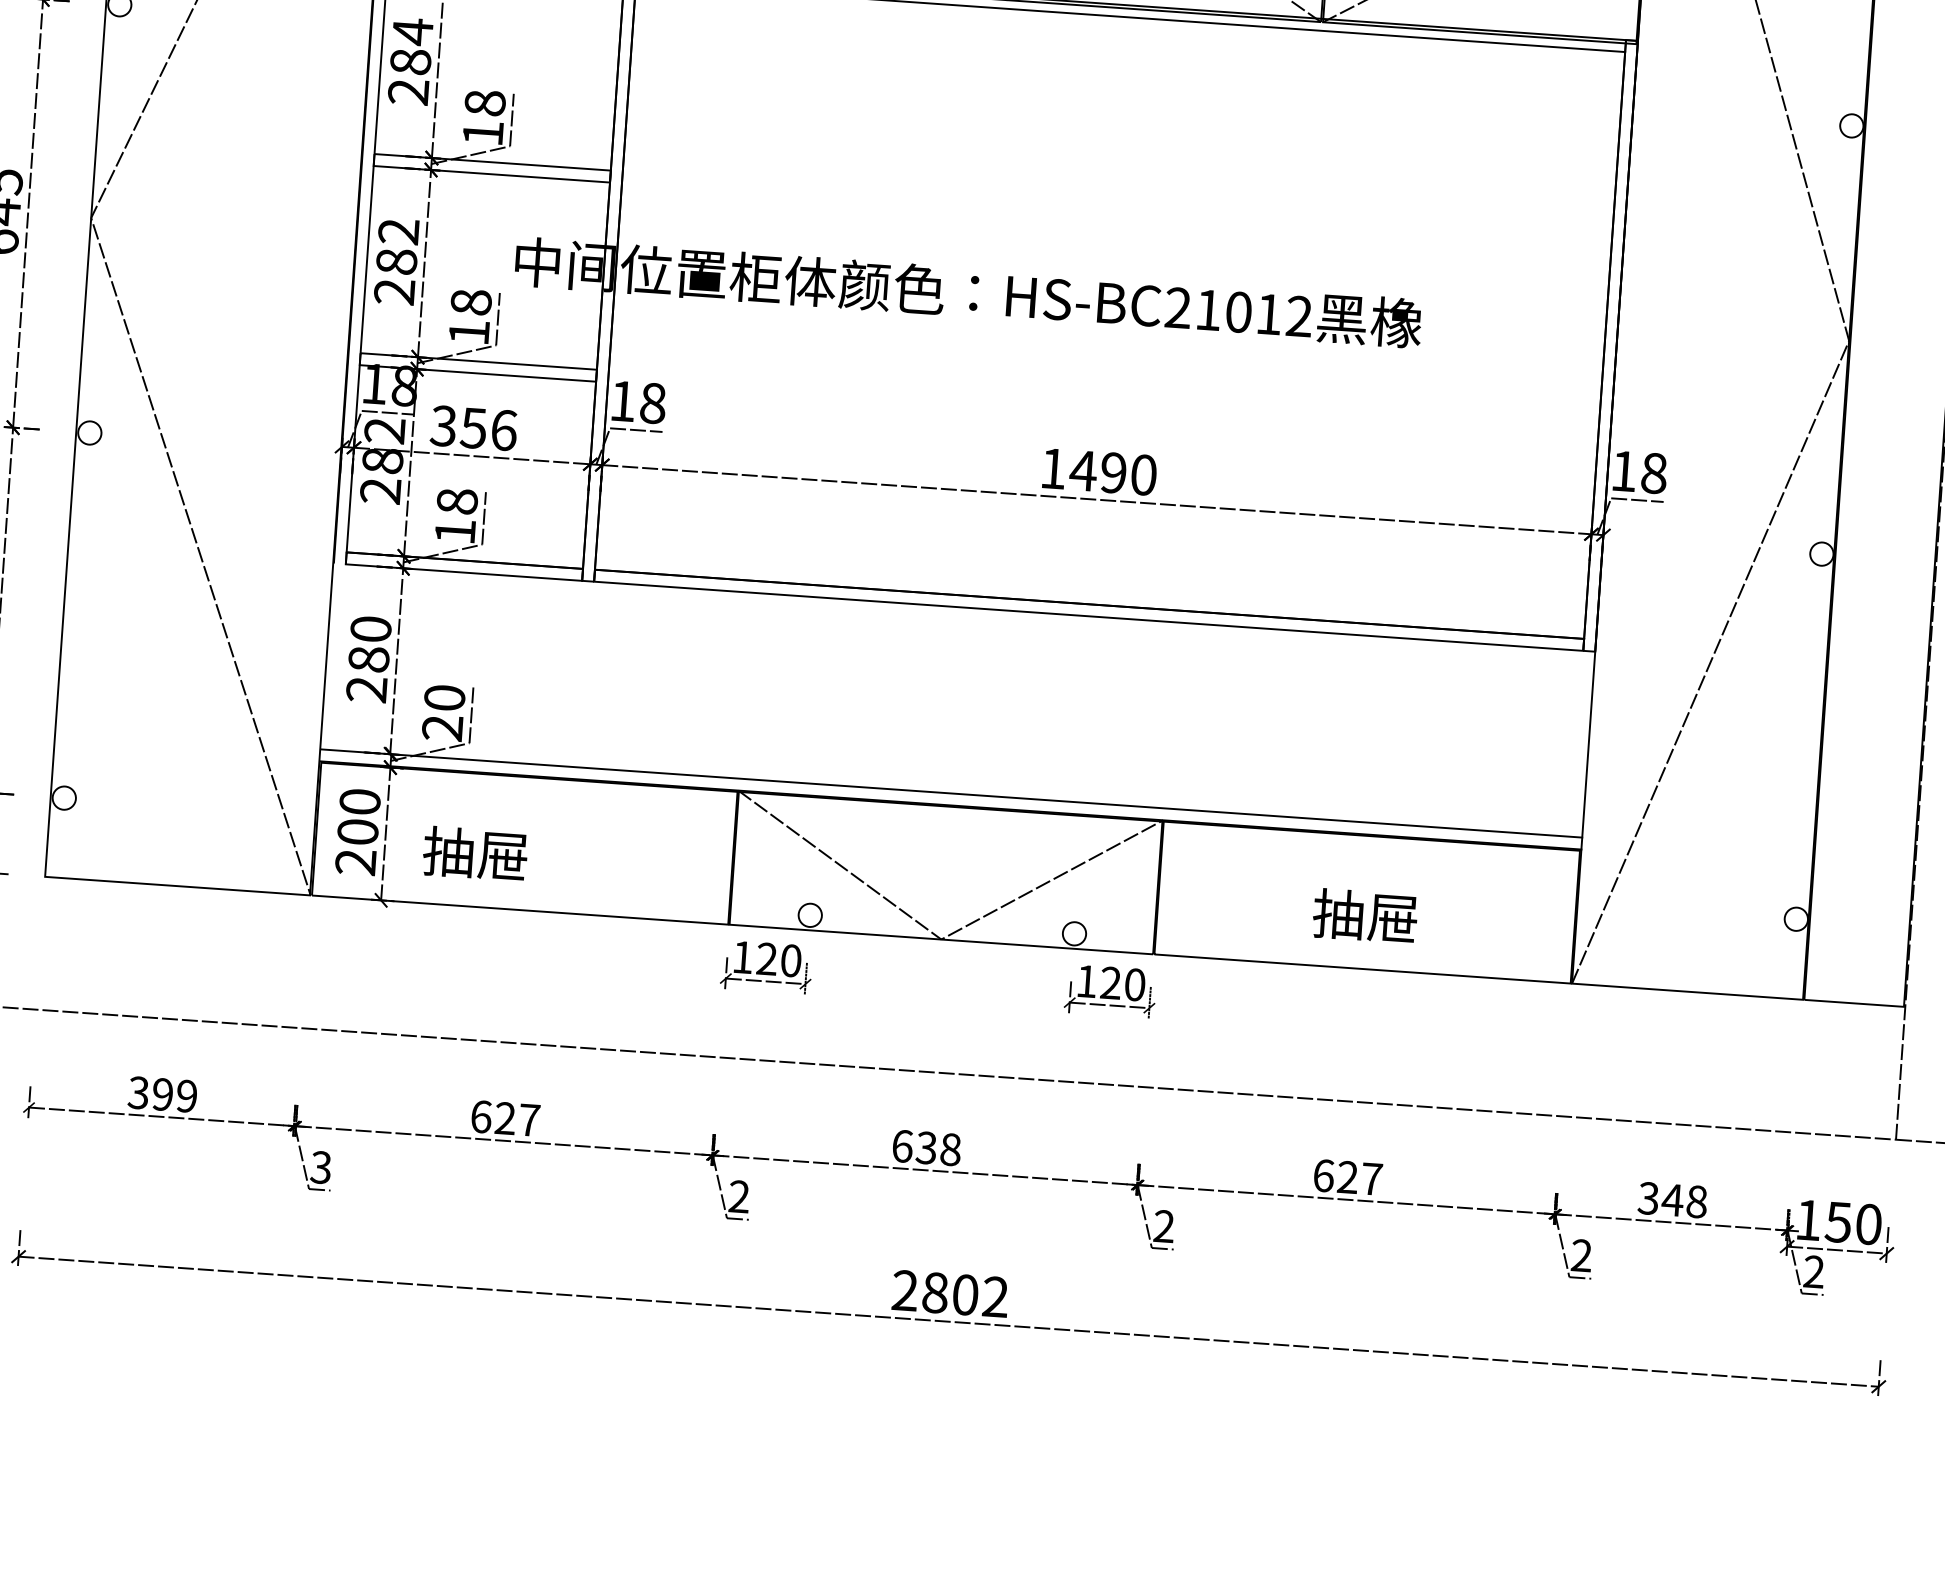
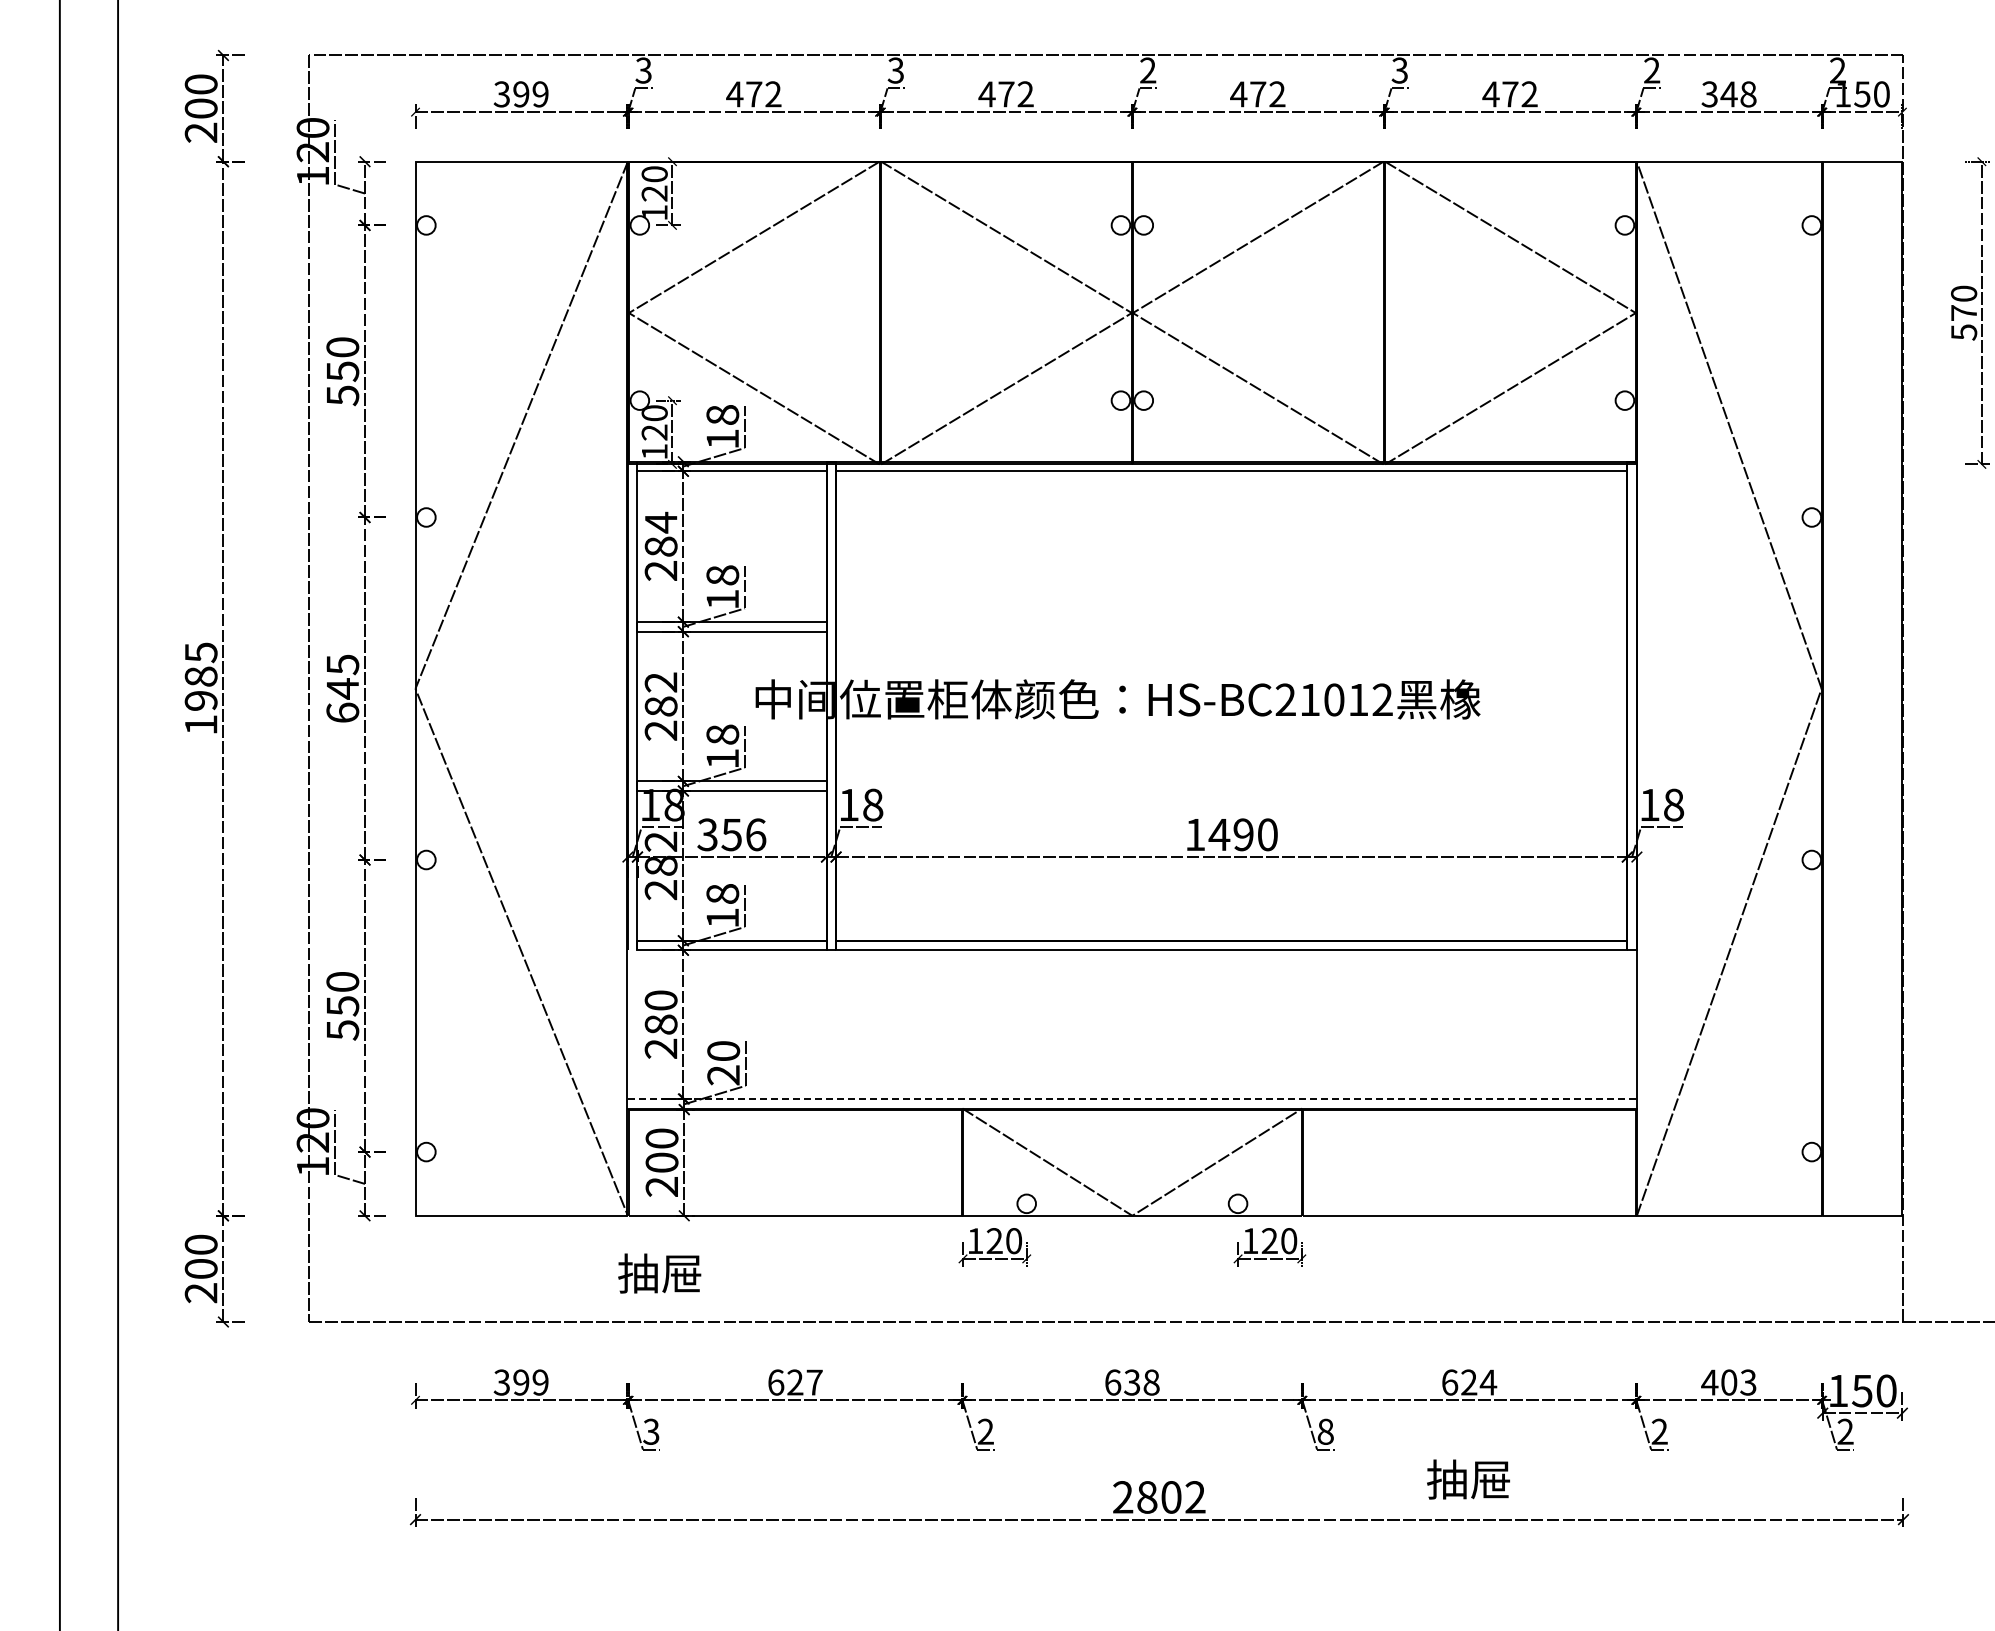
line: (951, 792) -> (1132, 1098), solid -> dashed
text: (475, 853) -> (659, 1273), moved
text: (1365, 916) -> (1468, 1479), moved
text: (1371, 1179) -> (1488, 1382), 627 -> 624
text: (1672, 1200) -> (1728, 1382), 348 -> 403
text: (1163, 1226) -> (1325, 1431), 2 -> 8

